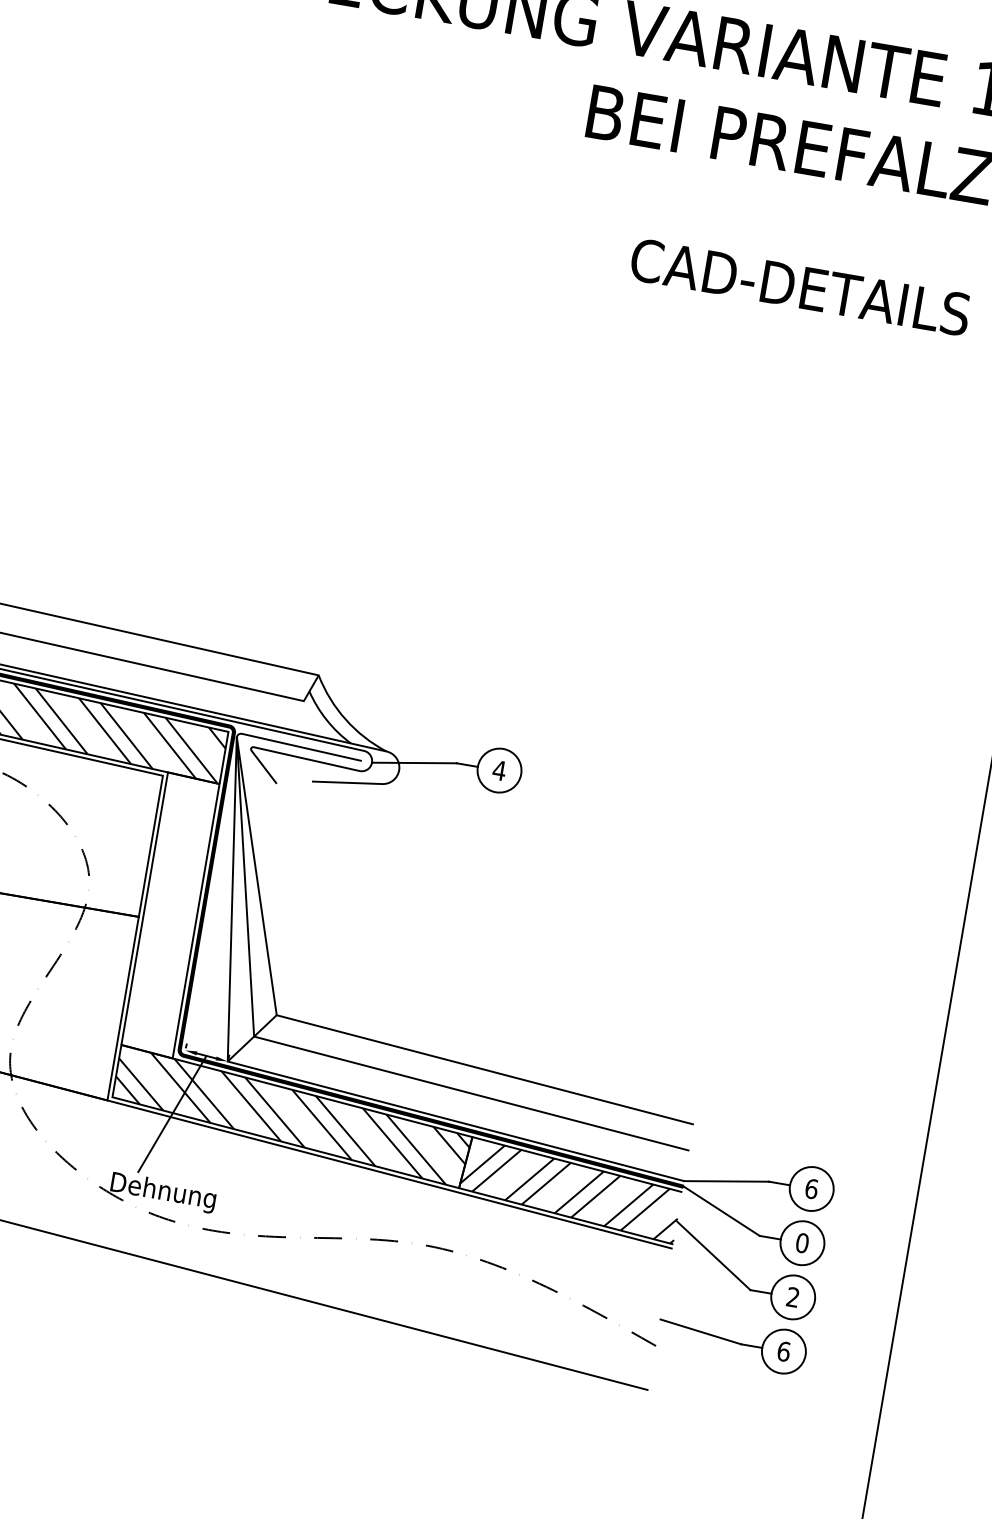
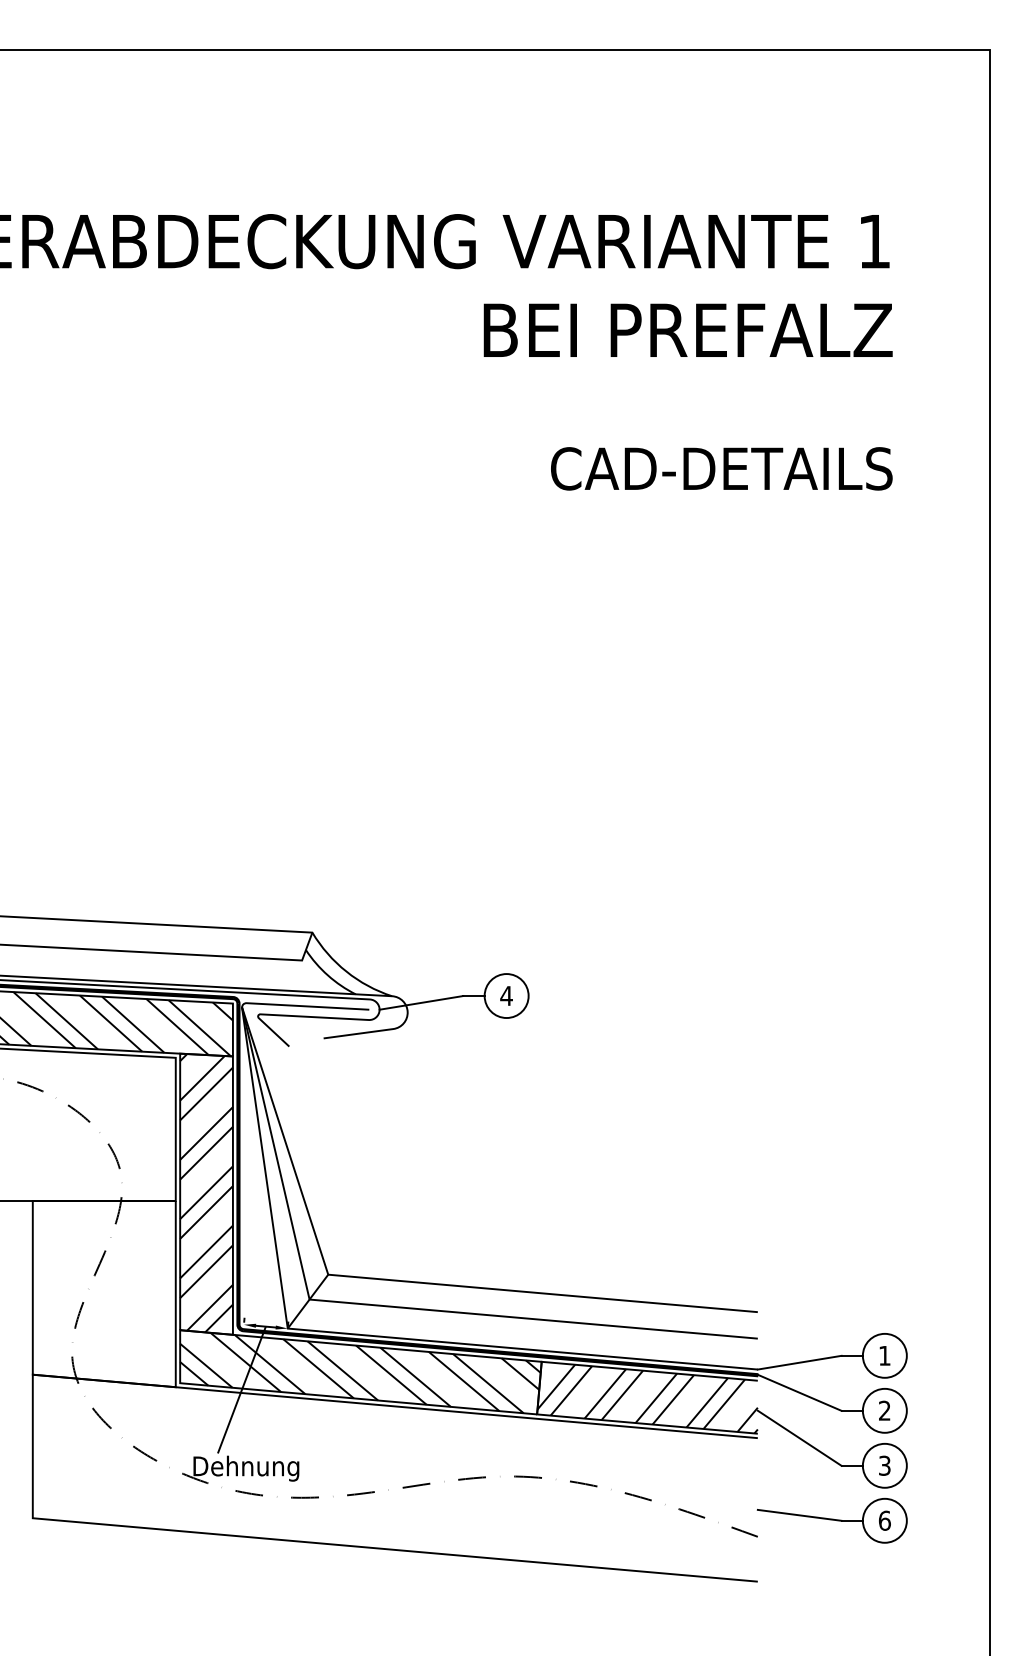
hatch: (170, 914) -> (206, 1193), added
text: (811, 1188) -> (884, 1355), 6 -> 1
text: (802, 1242) -> (884, 1410), 0 -> 2
text: (792, 1297) -> (884, 1465), 2 -> 3

